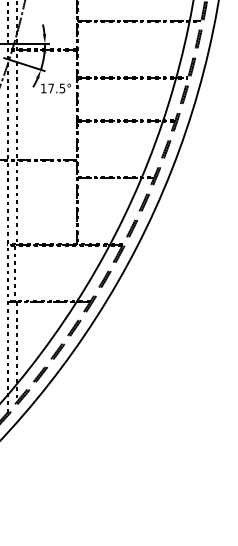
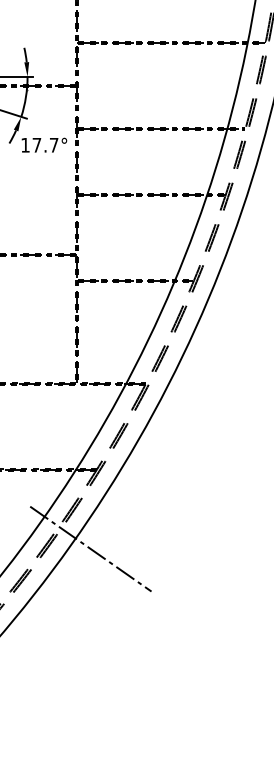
text: (62, 88) -> (54, 145), 17.5° -> 17.7°
line: (86, 353) -> (90, 548), added

